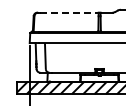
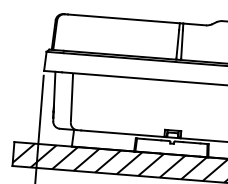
line: (69, 12) -> (124, 18), dashed -> solid

